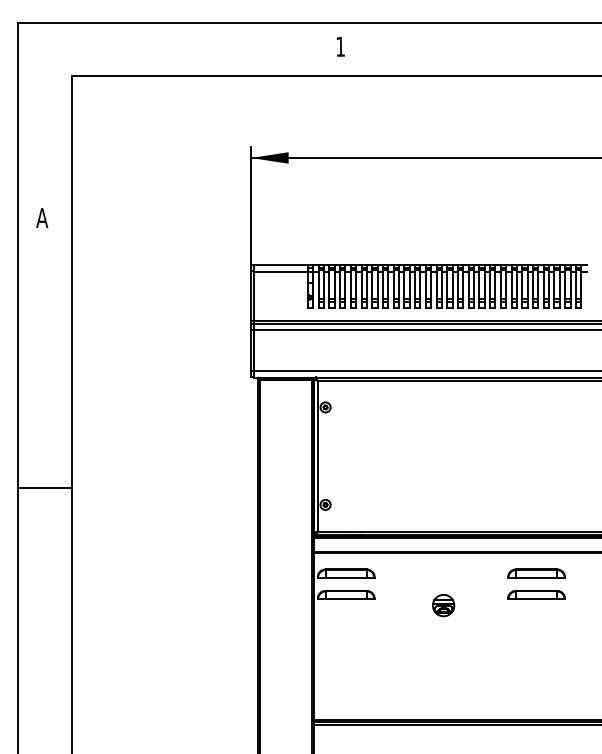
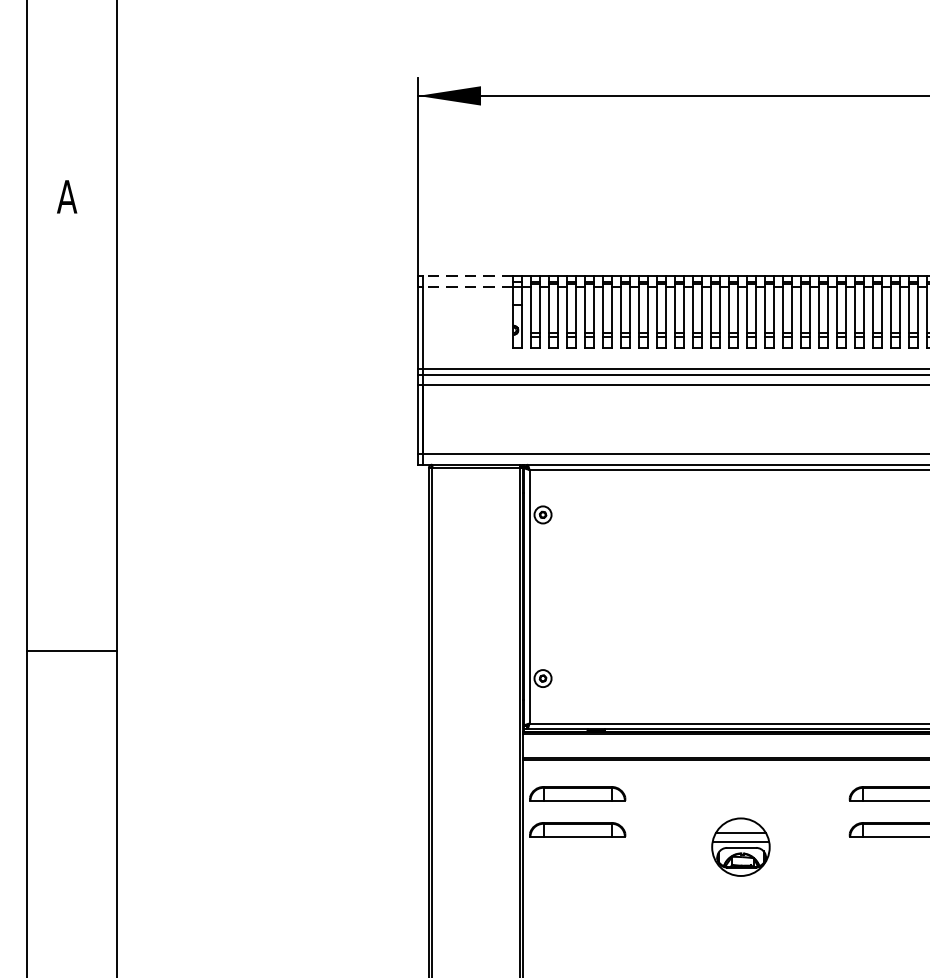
line: (281, 265) -> (469, 276), solid -> dashed
line: (281, 271) -> (469, 286), solid -> dashed
part: (443, 605) -> (741, 847), size x1.6

